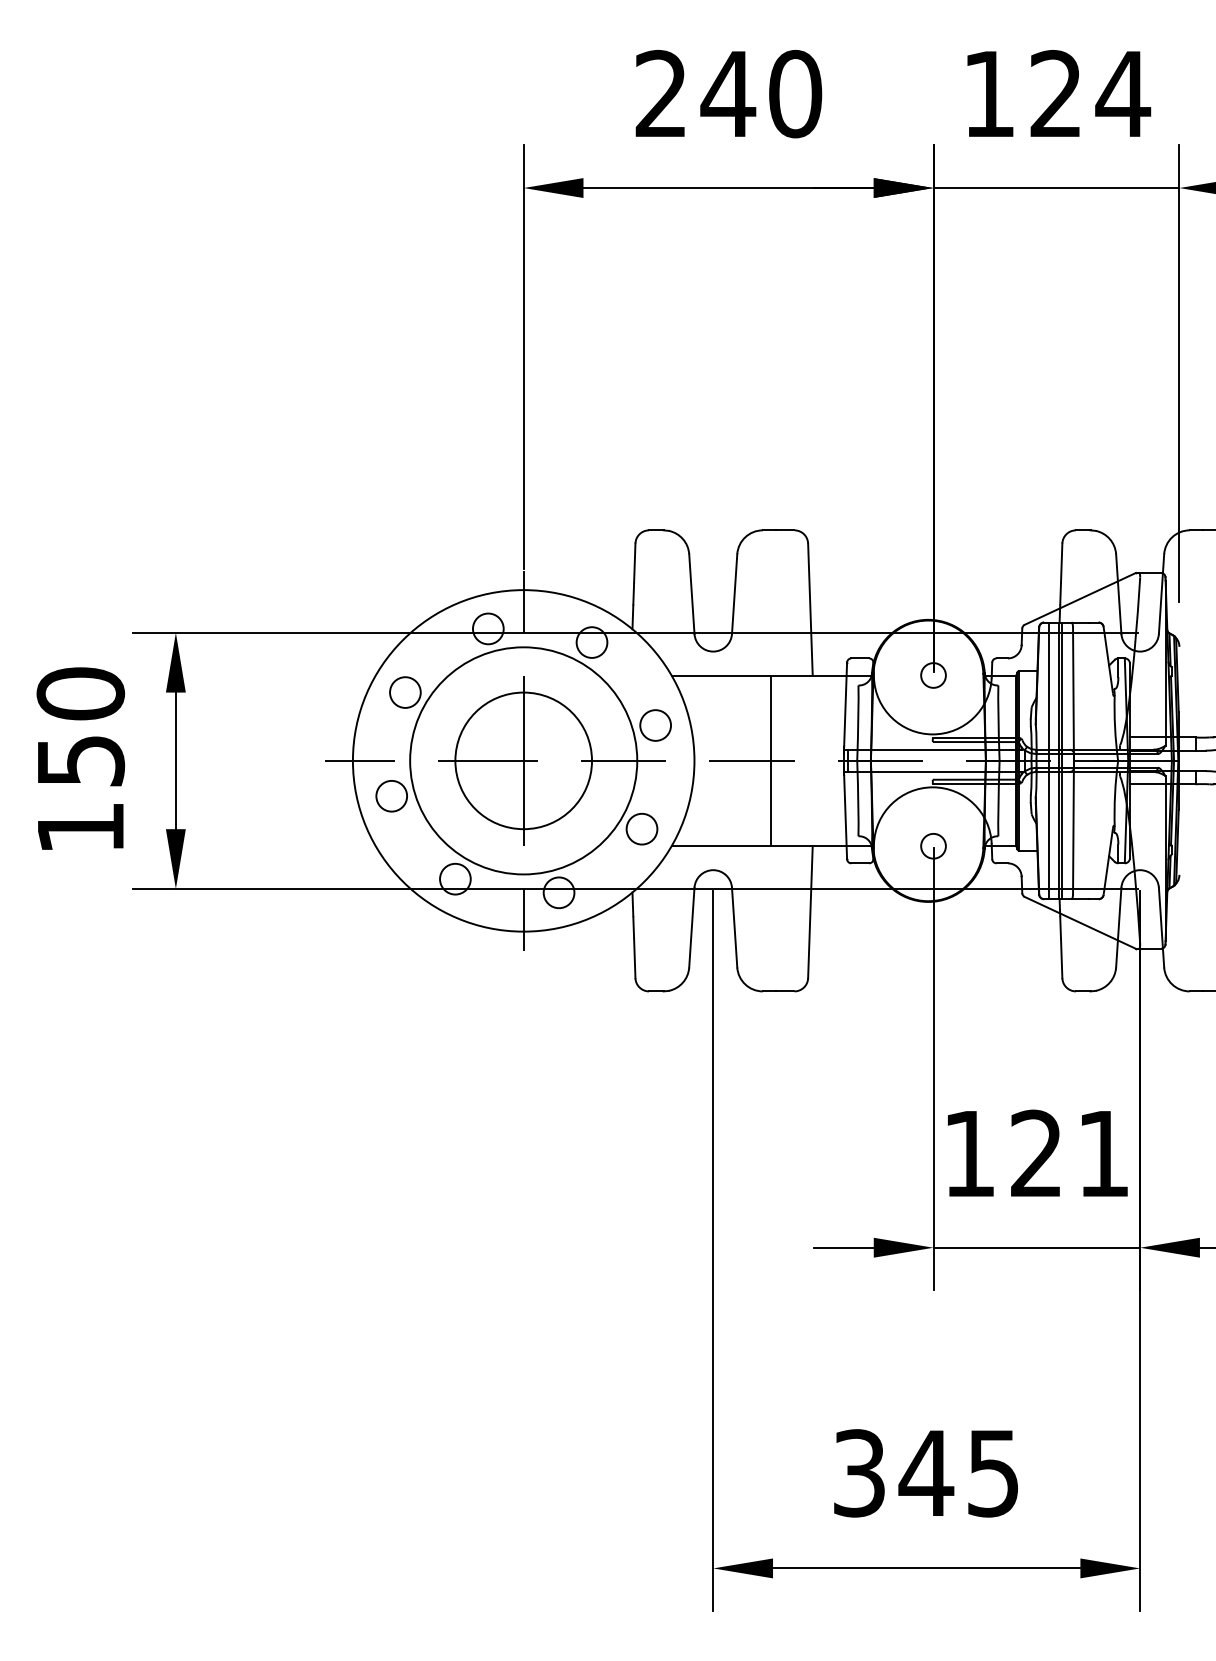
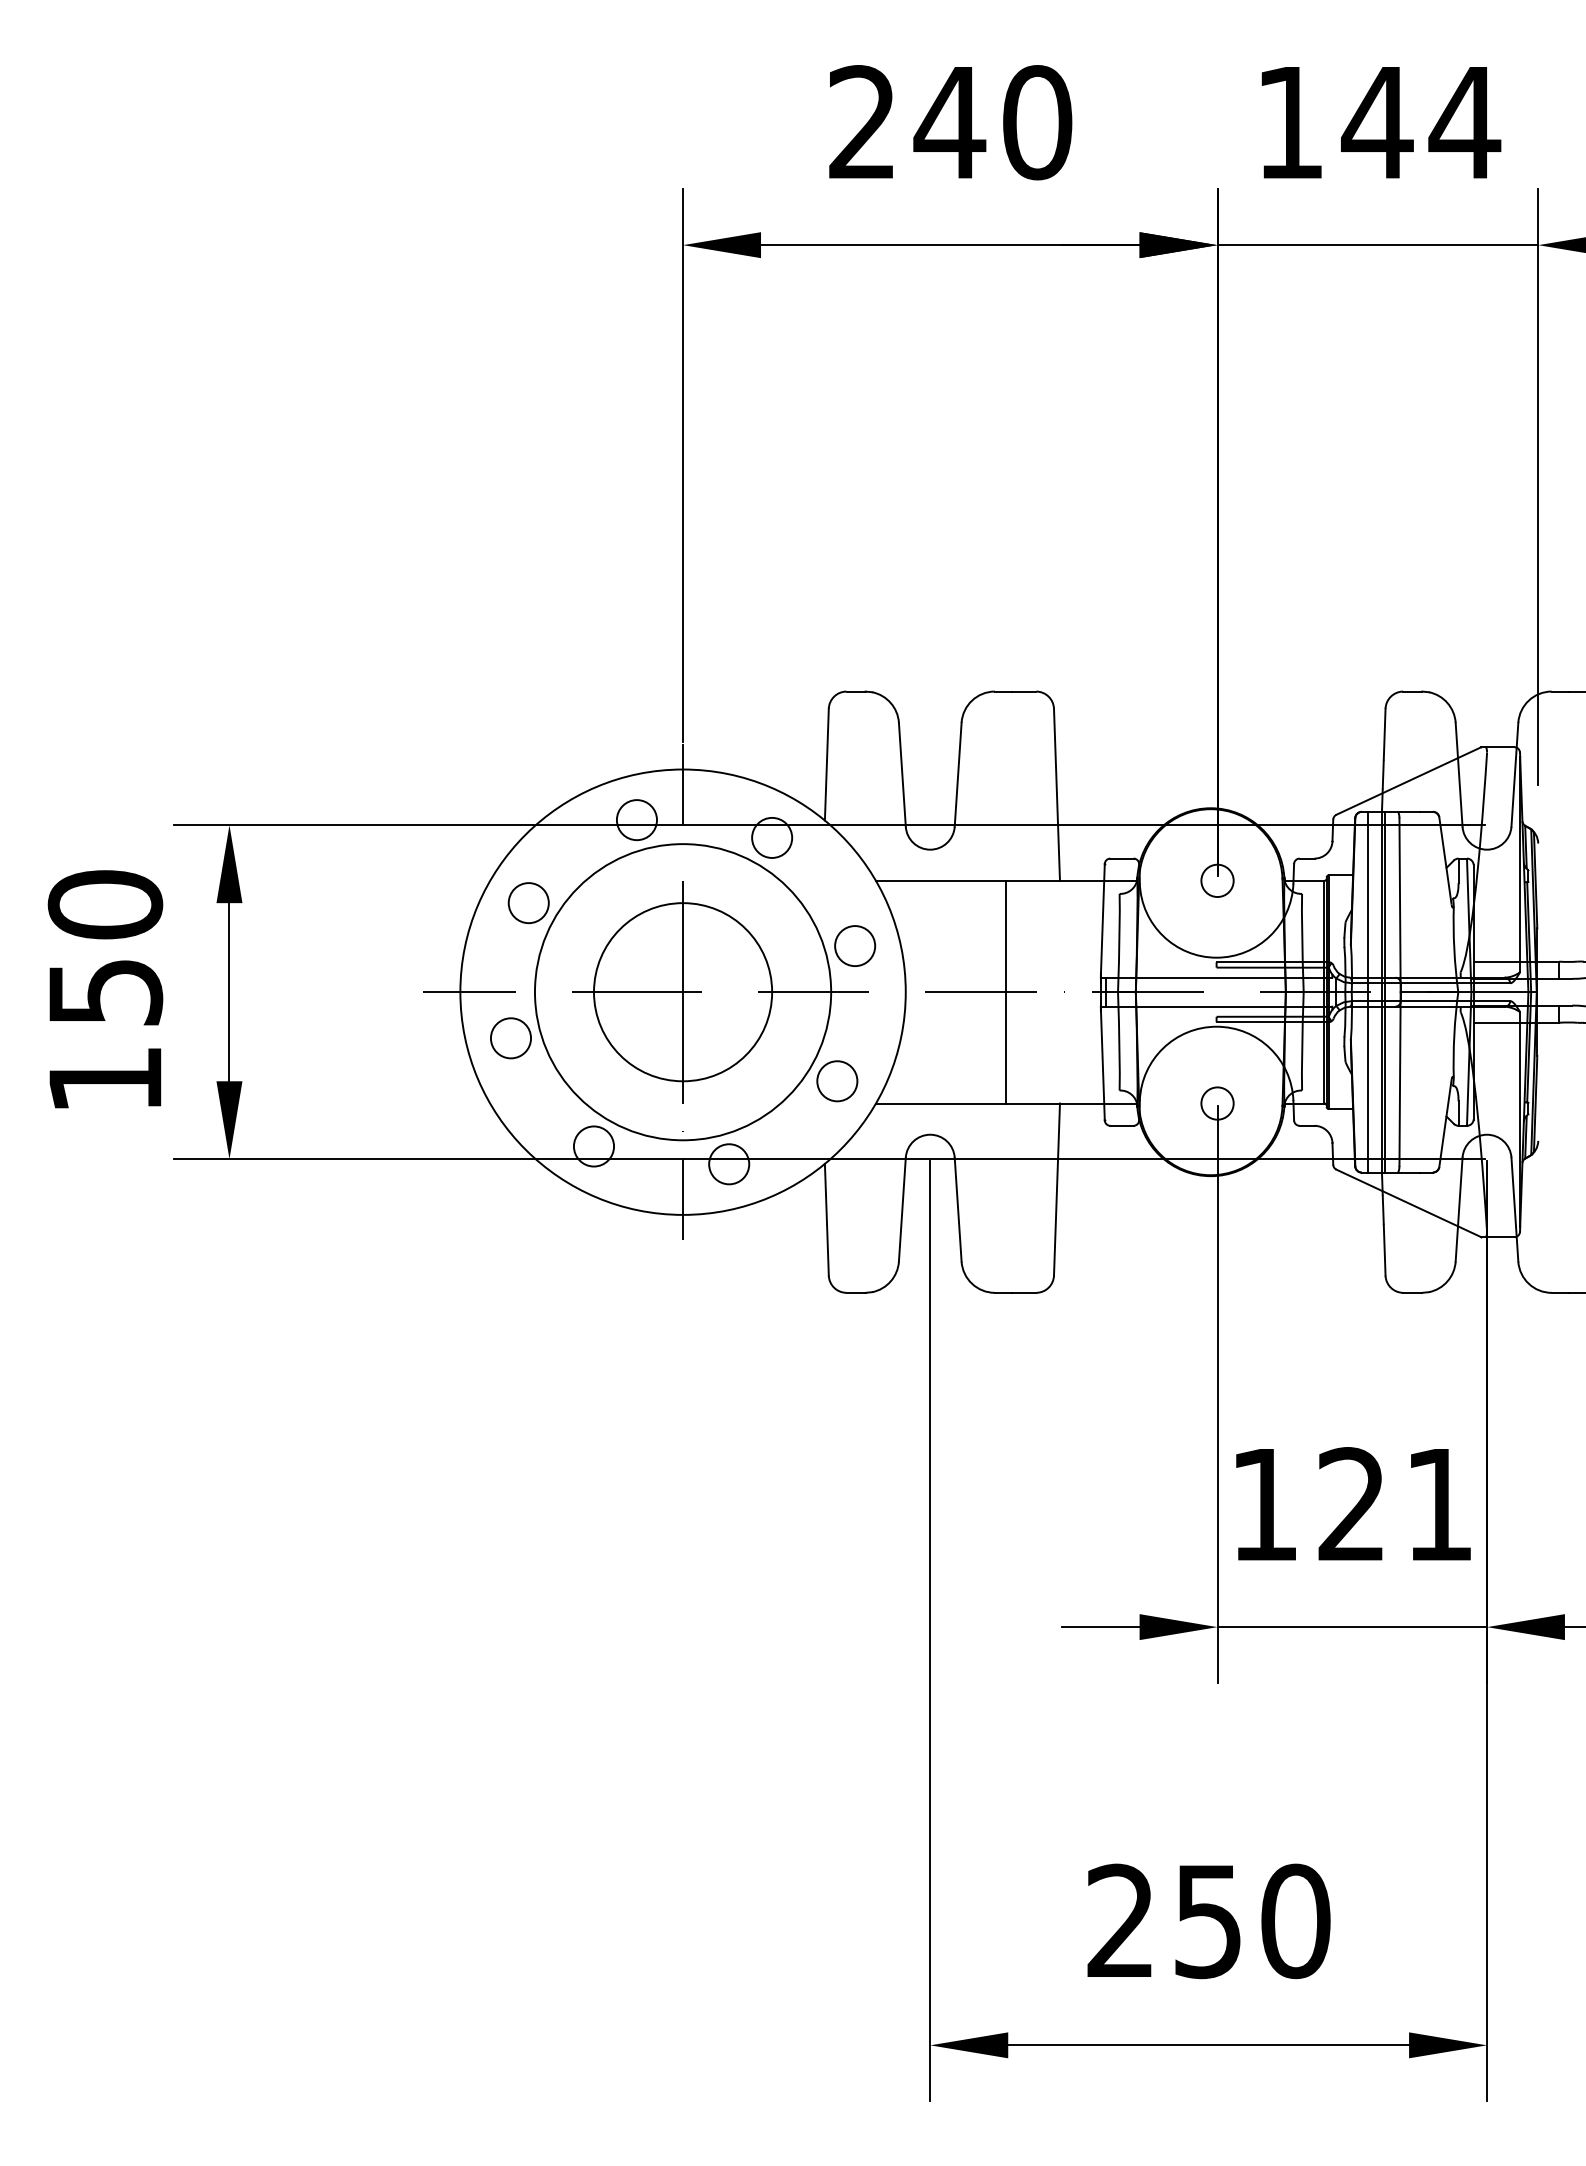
text: (1056, 93) -> (1377, 121), 124 -> 144
text: (926, 1473) -> (1208, 1921), 345 -> 250

